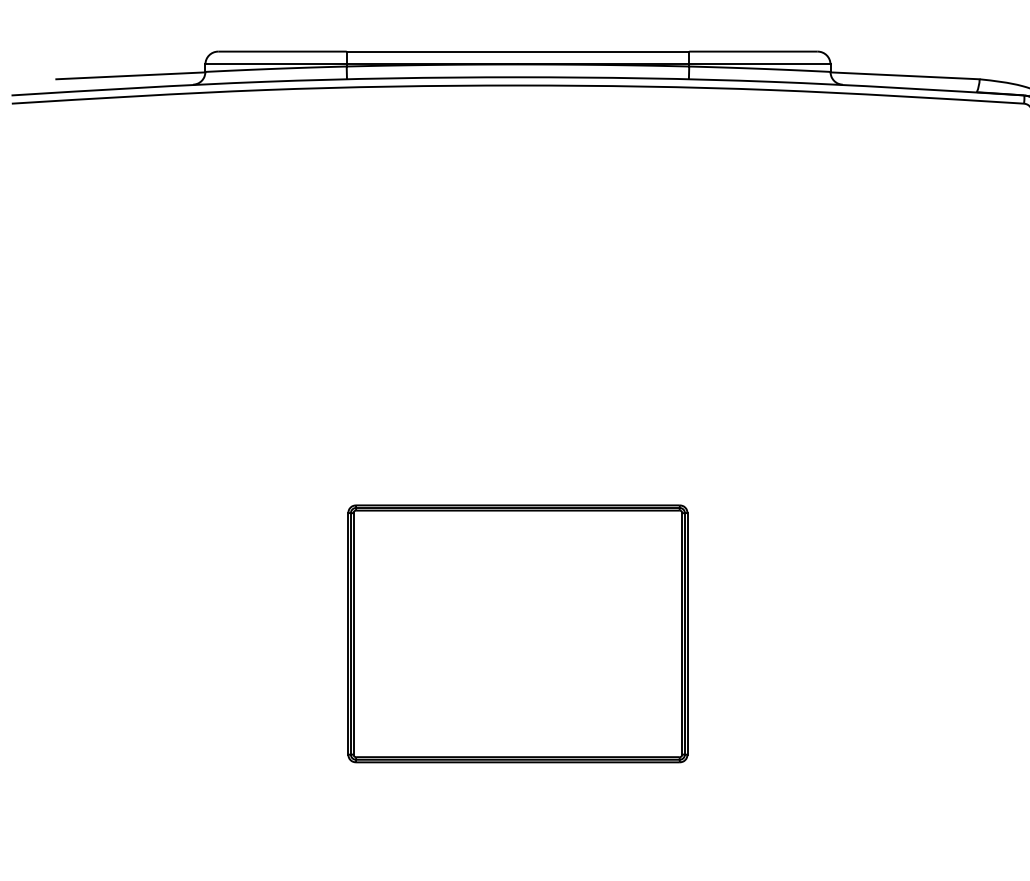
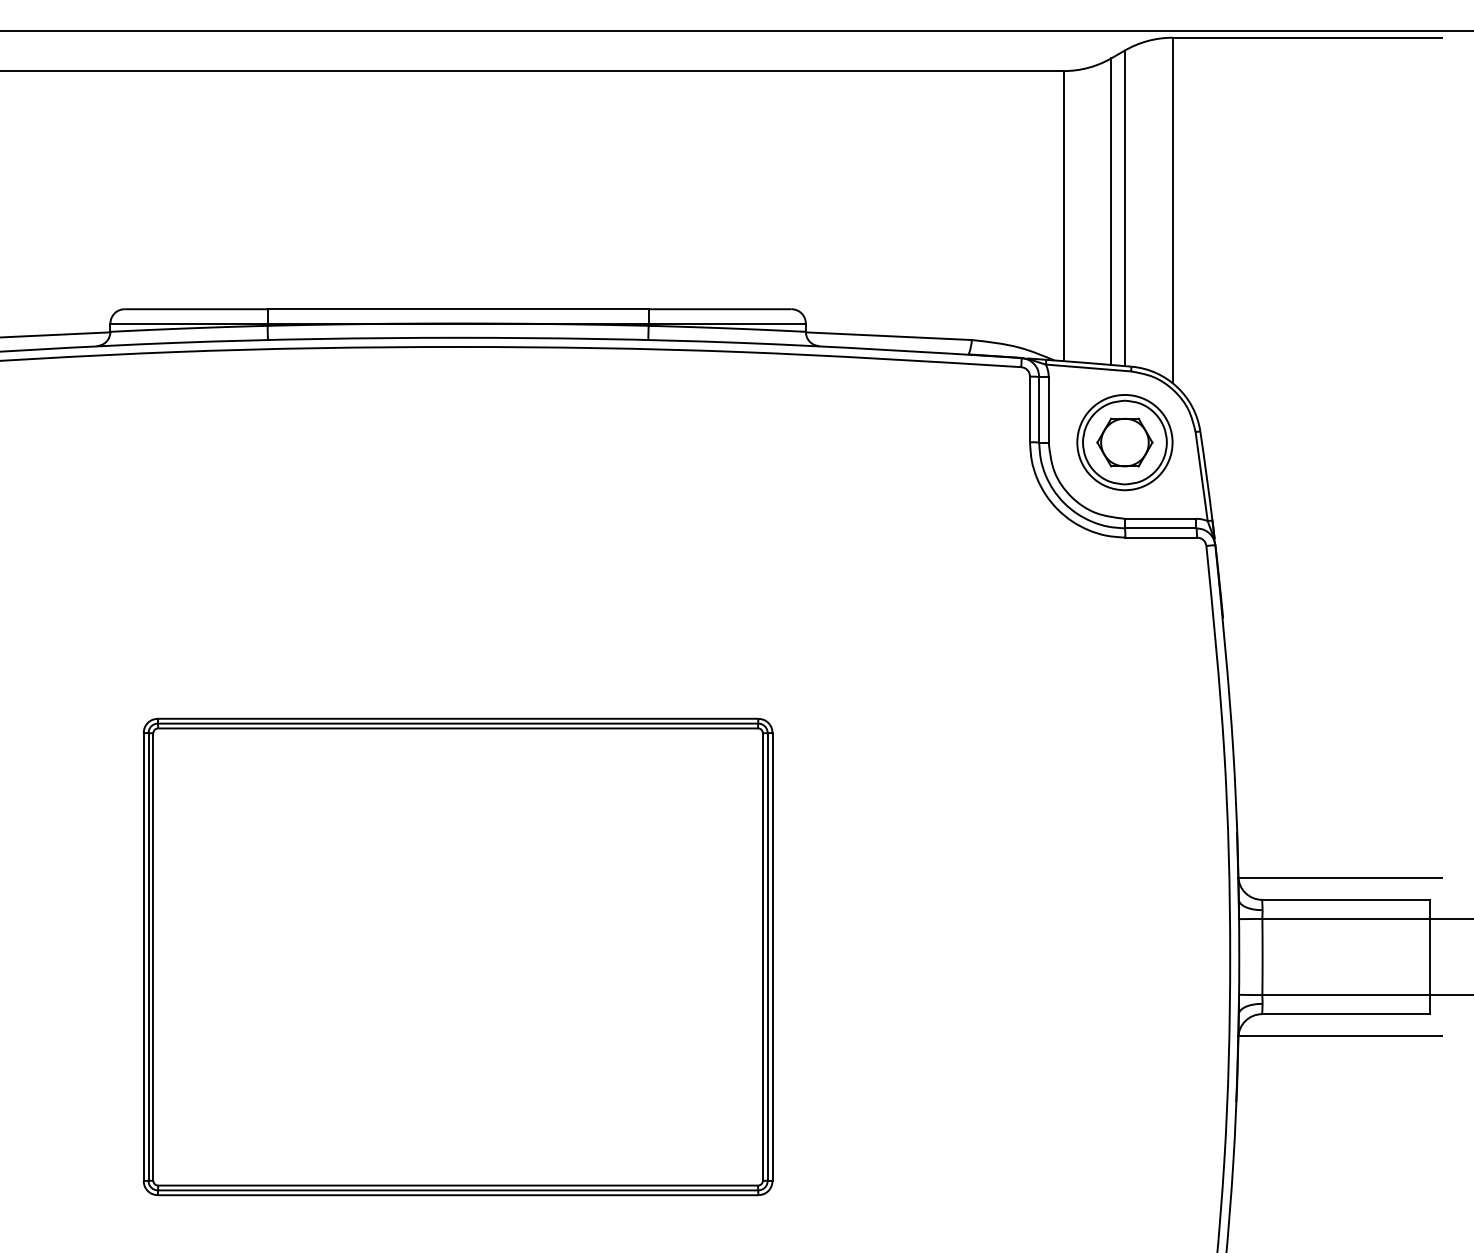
part: (517, 633) -> (457, 956), size x1.67

